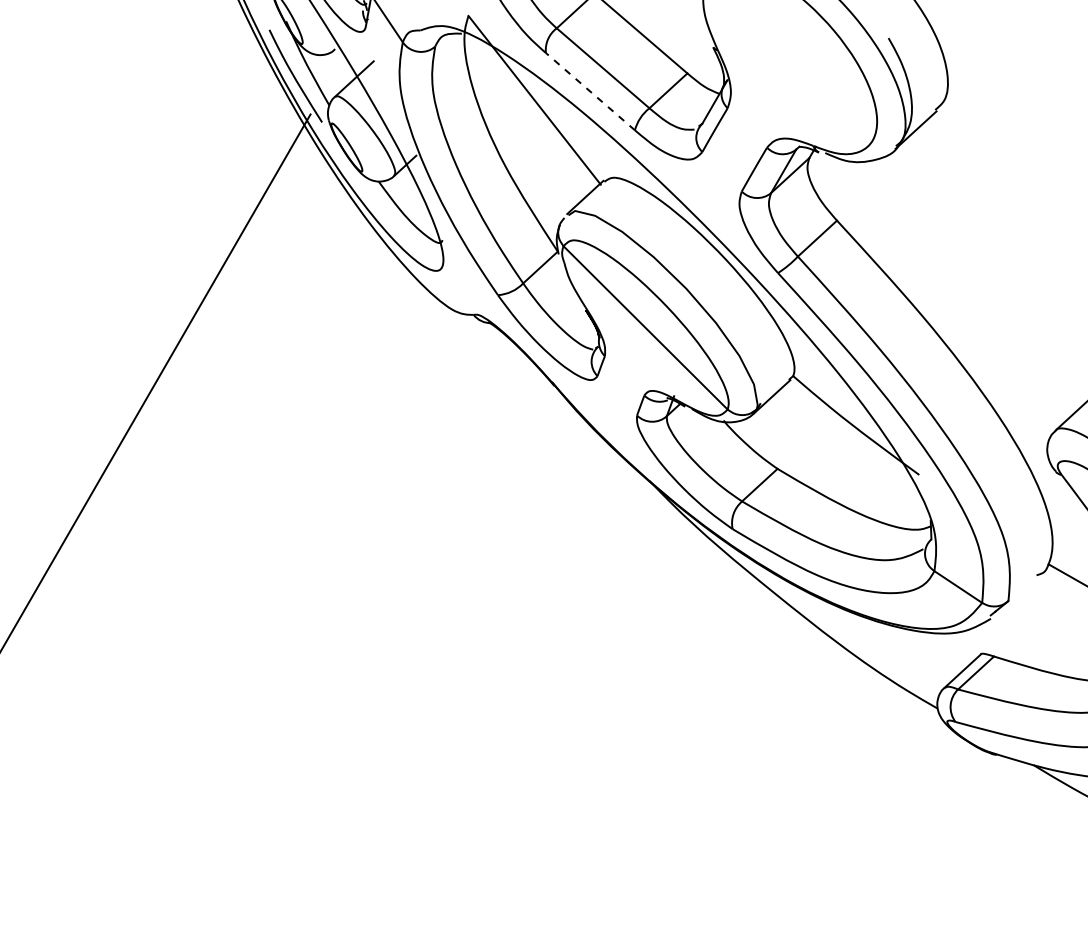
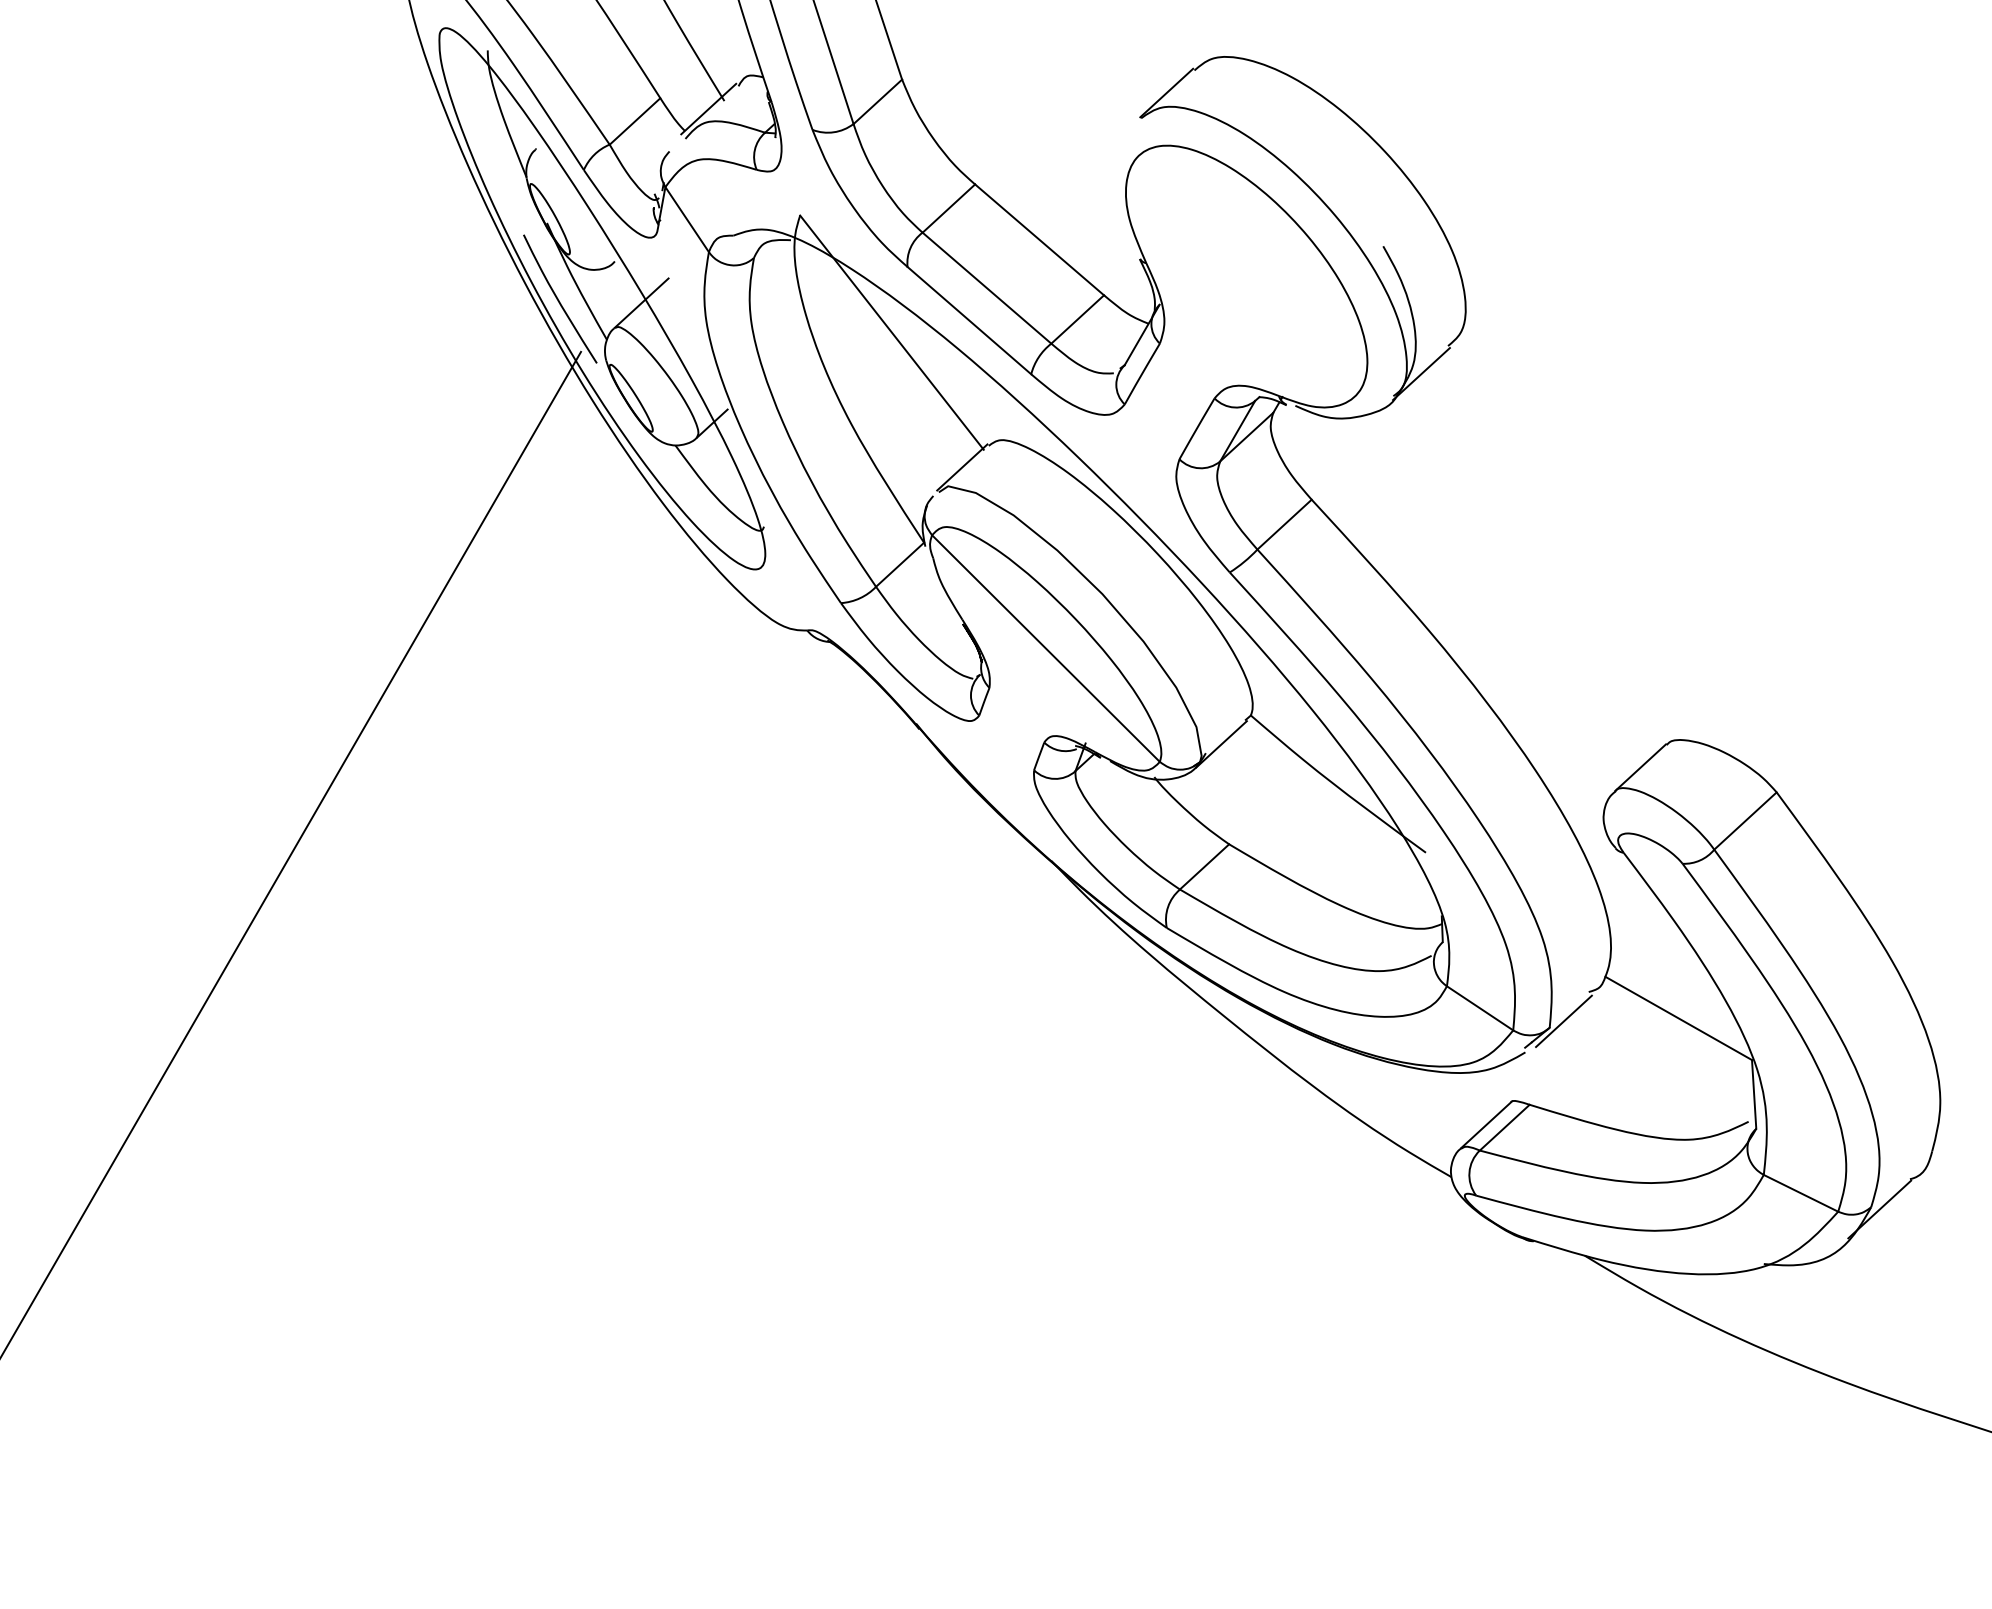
line: (590, 91) -> (969, 320), dashed -> solid
line: (1018, 596) -> (1563, 1021), added

